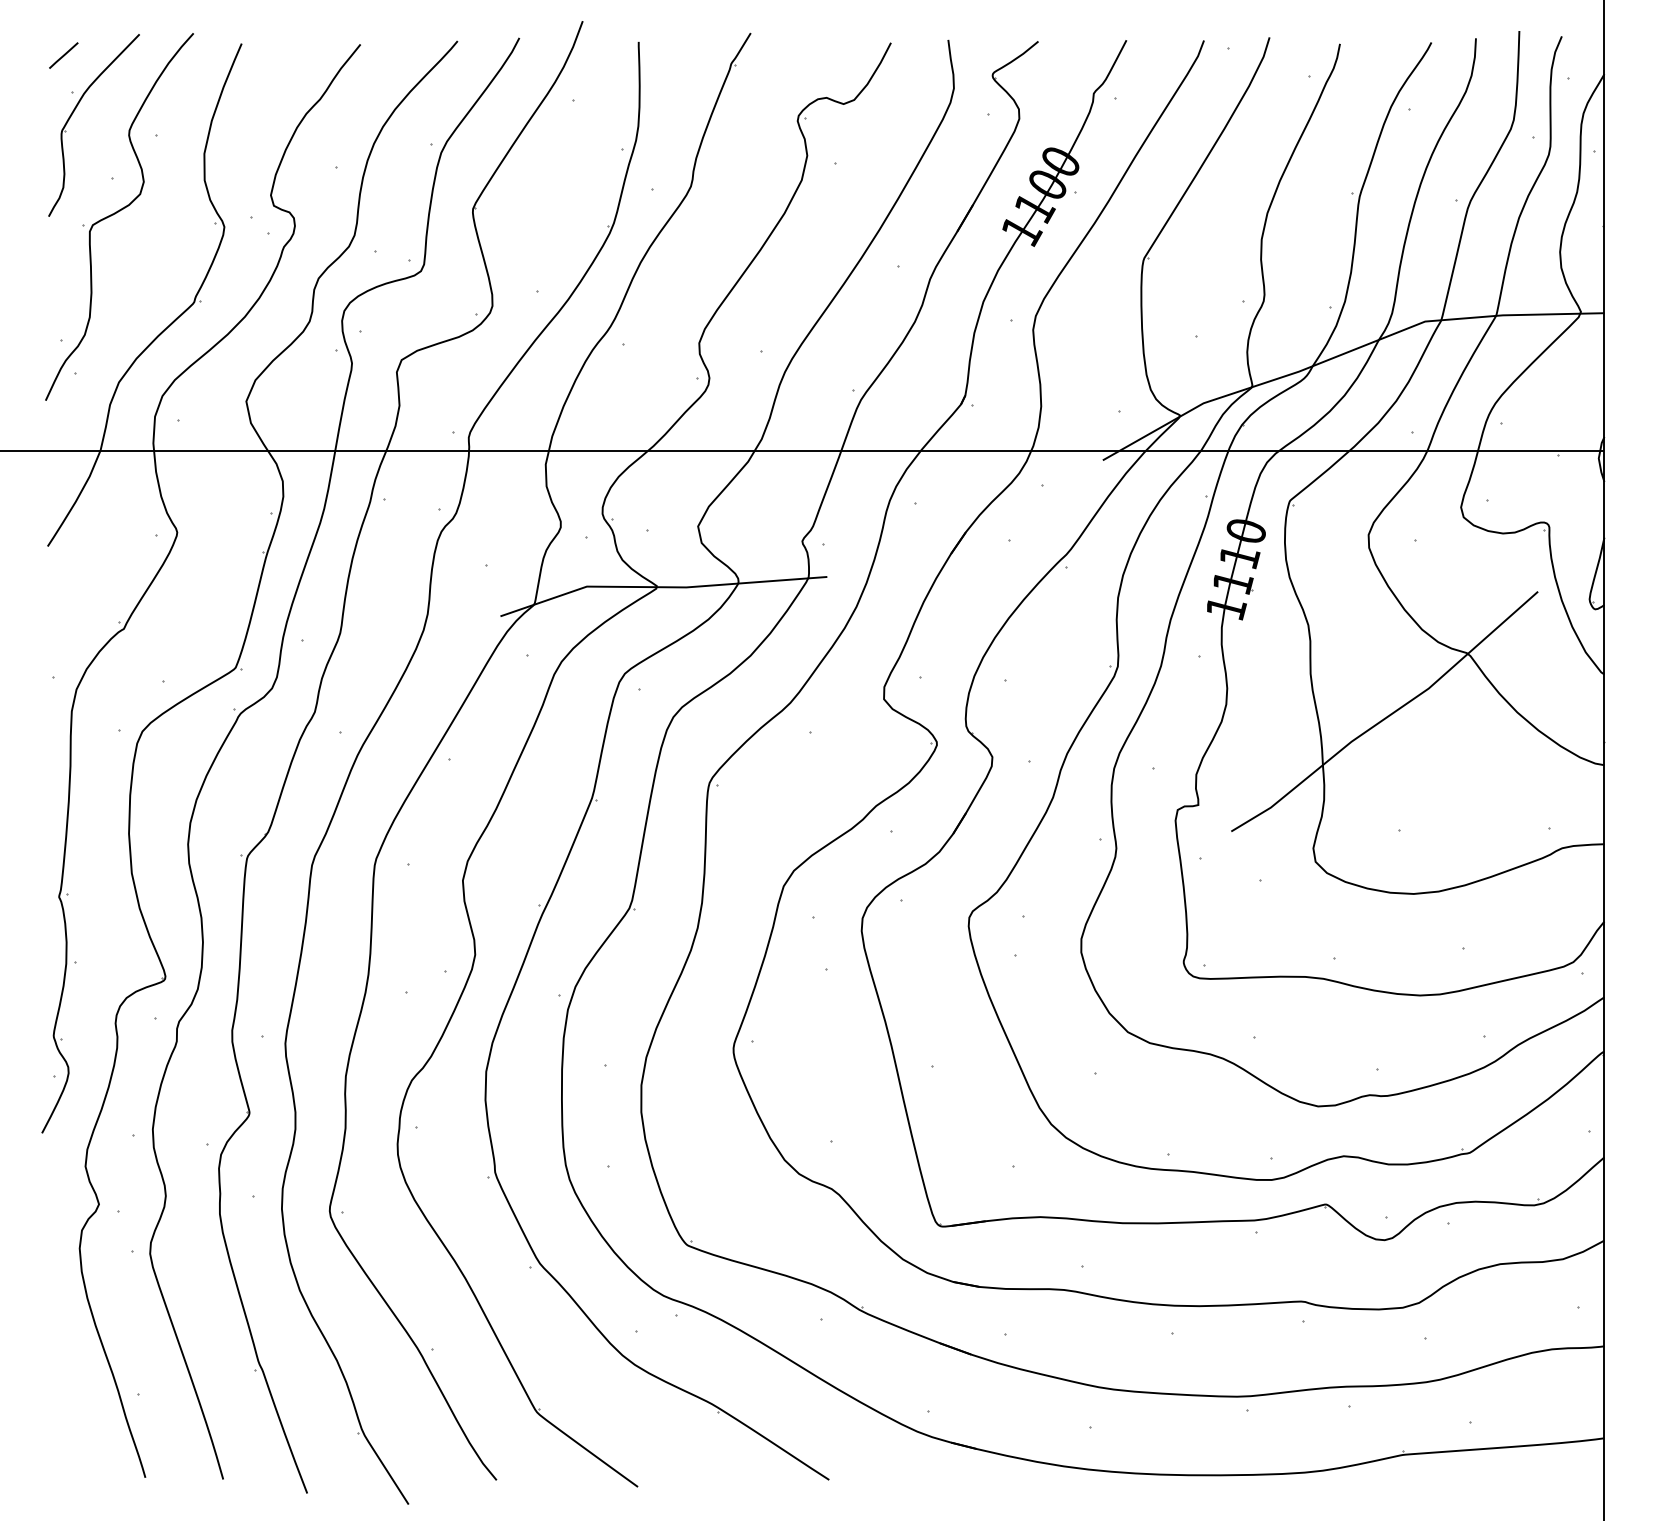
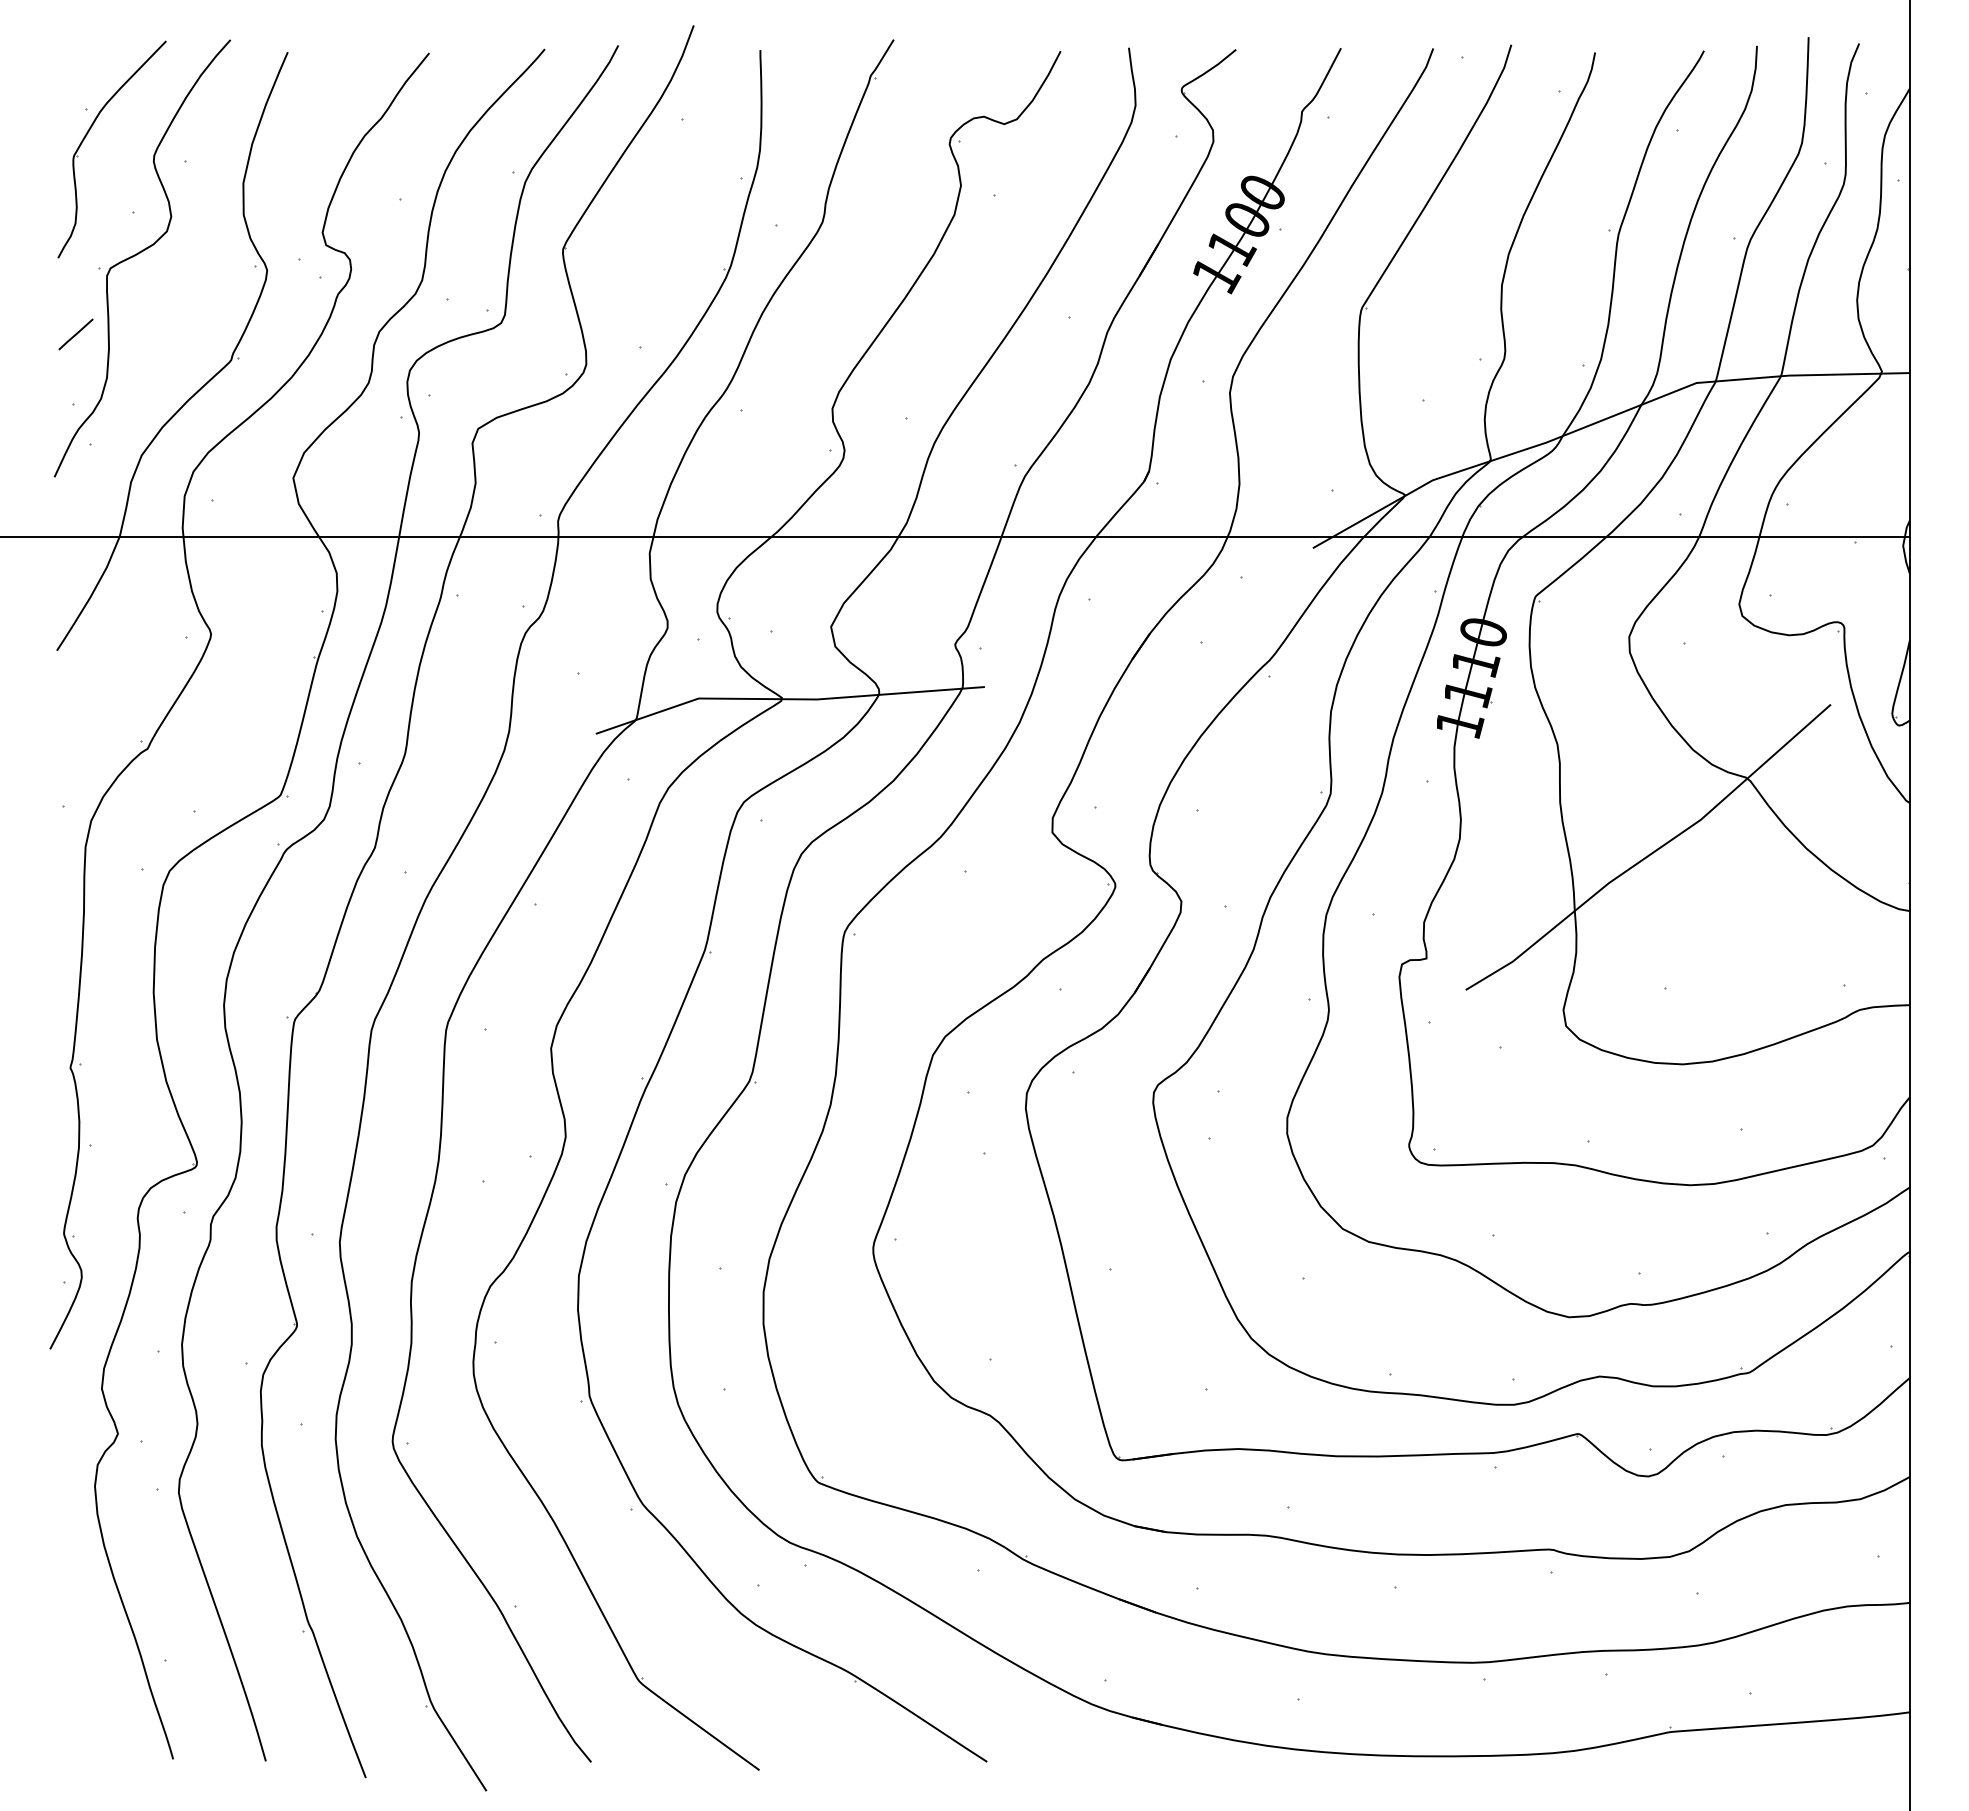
line: (63, 55) -> (75, 334), moved

